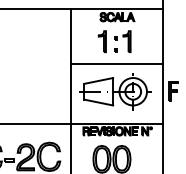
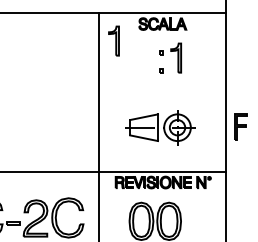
part: (102, 41) -> (113, 40), moved
line: (116, 63) -> (161, 88), removed
part: (115, 91) -> (160, 127), size x0.7

